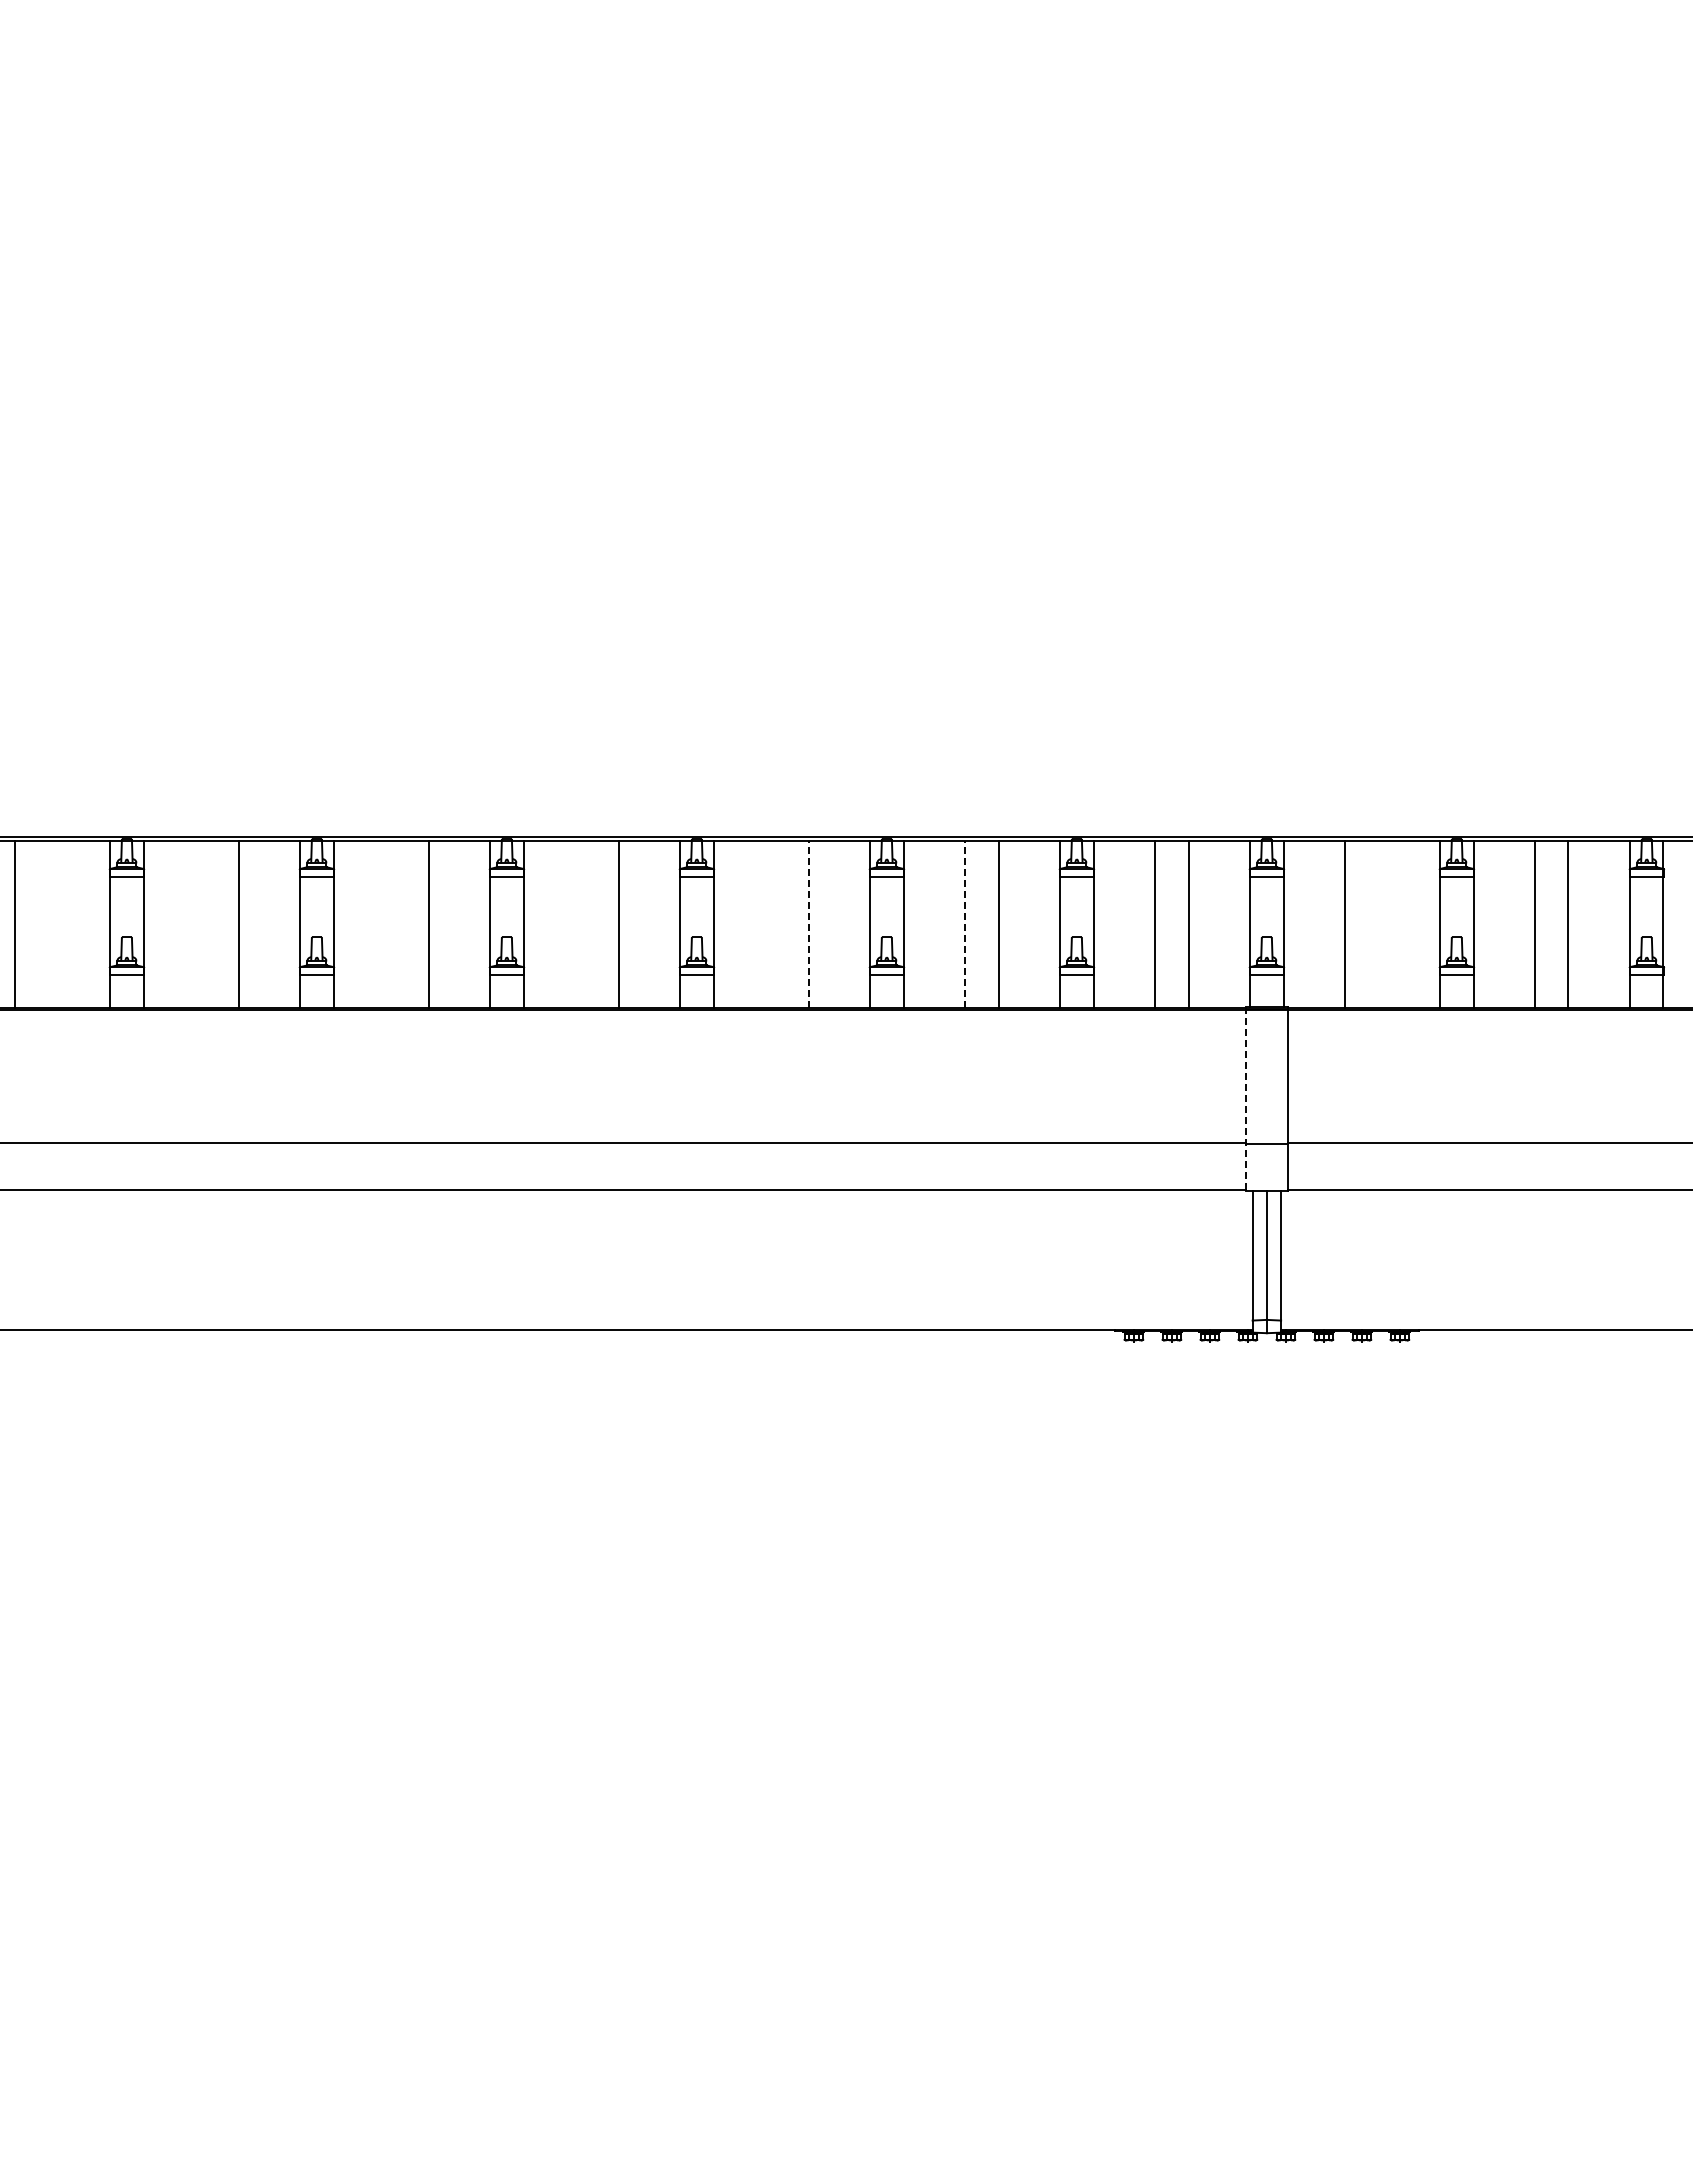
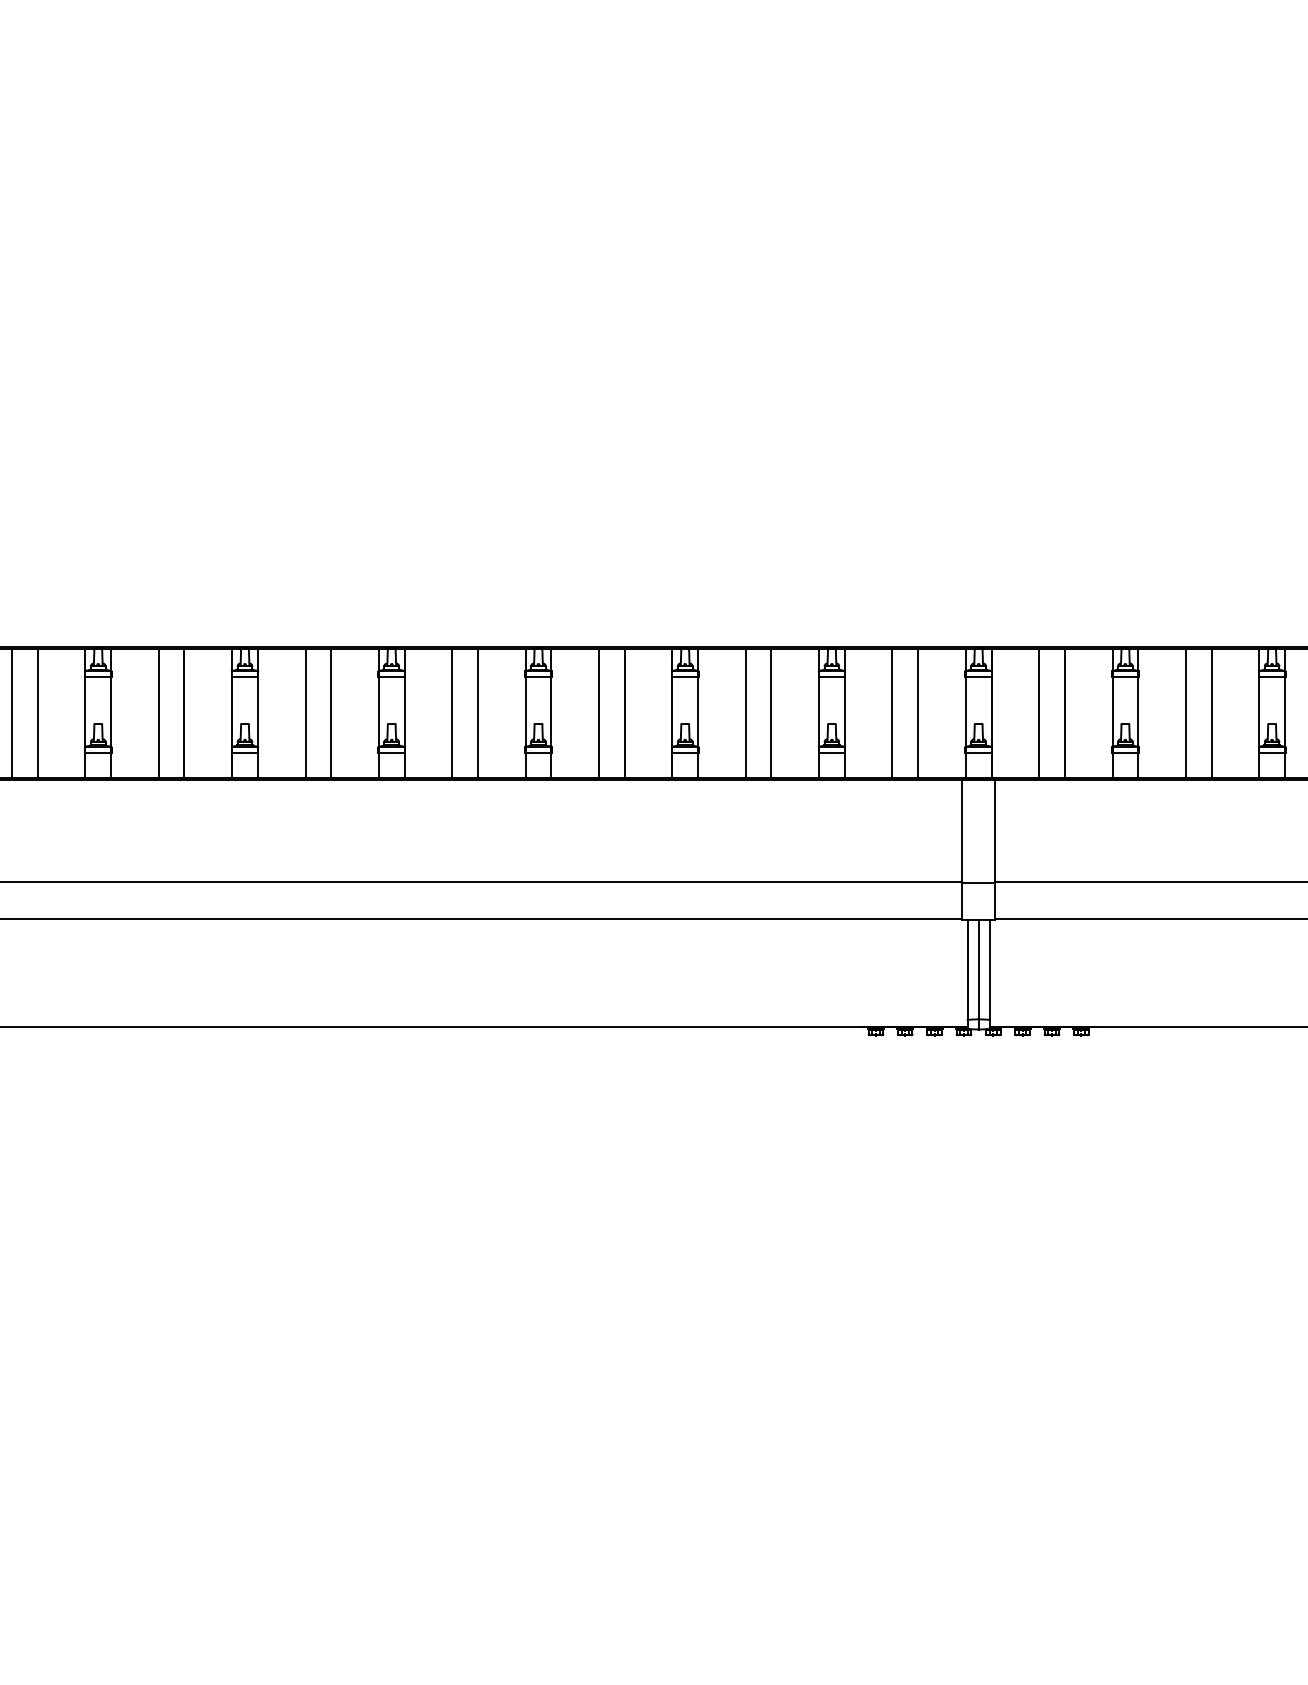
line: (48, 923) -> (37, 713), added
line: (205, 923) -> (158, 713), added
line: (395, 923) -> (305, 713), added
line: (585, 923) -> (452, 713), added
line: (775, 923) -> (599, 713), added
line: (1378, 923) -> (1064, 713), added
line: (808, 924) -> (624, 713), dashed -> solid
line: (965, 924) -> (745, 713), dashed -> solid
line: (1245, 1098) -> (962, 848), dashed -> solid

